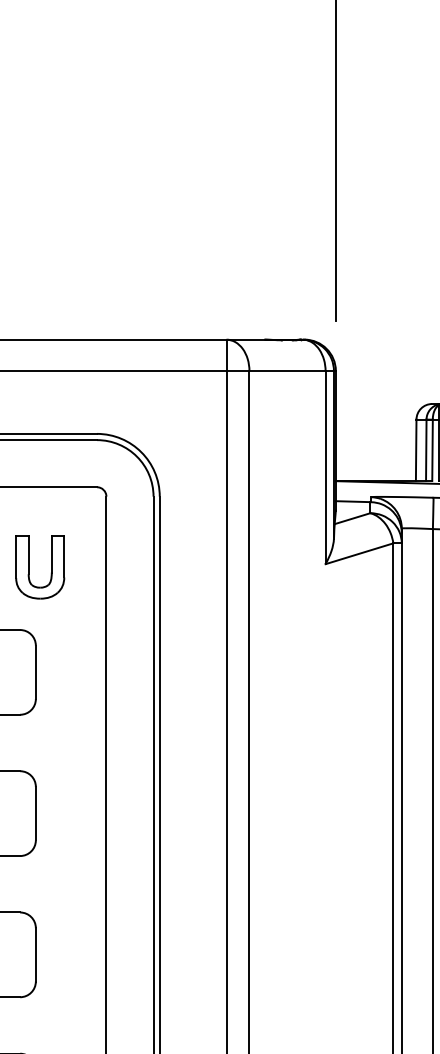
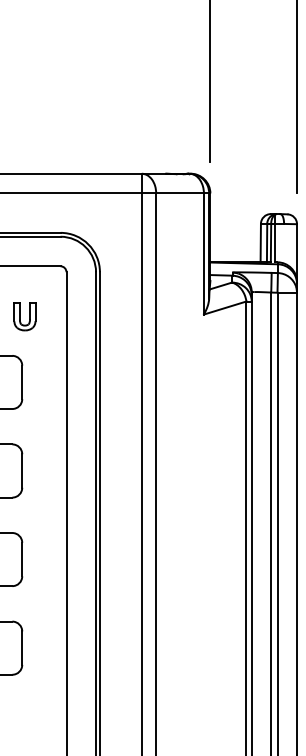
part: (39, 567) -> (24, 316), size x0.7

